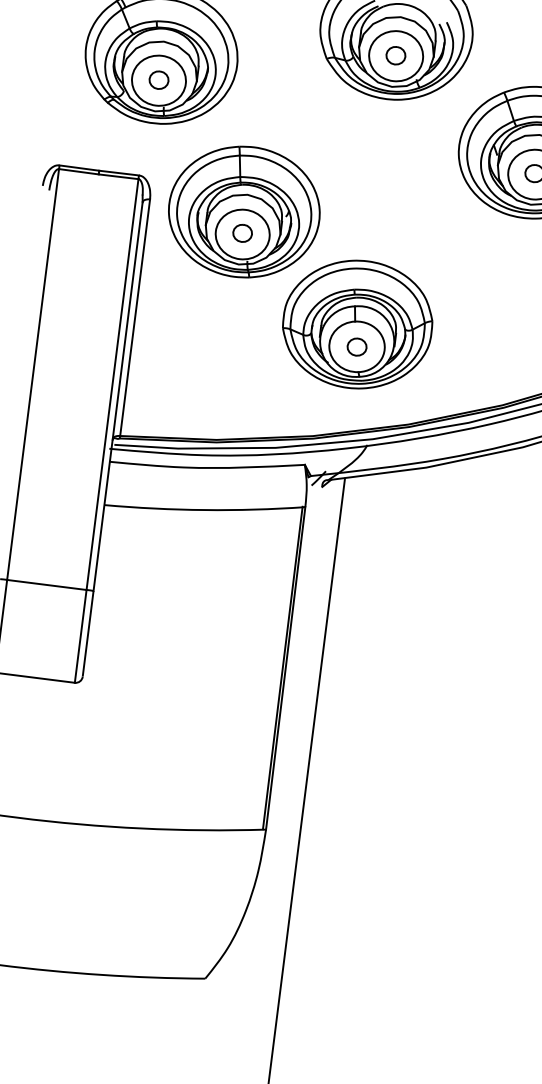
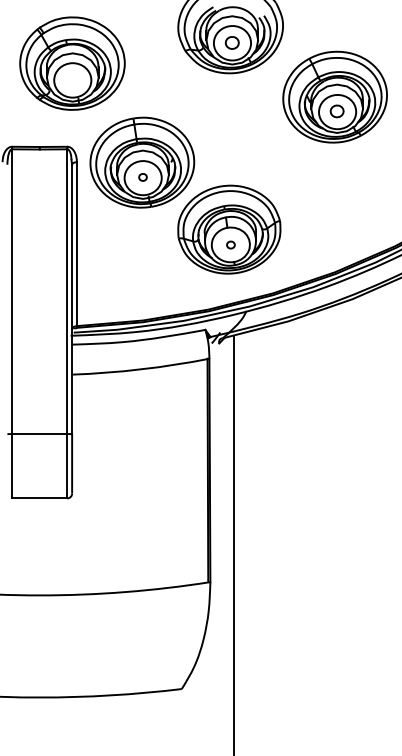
part: (158, 79) -> (72, 79), removed
part: (241, 233) -> (142, 177), size x0.6
part: (356, 346) -> (230, 244), size x0.6

